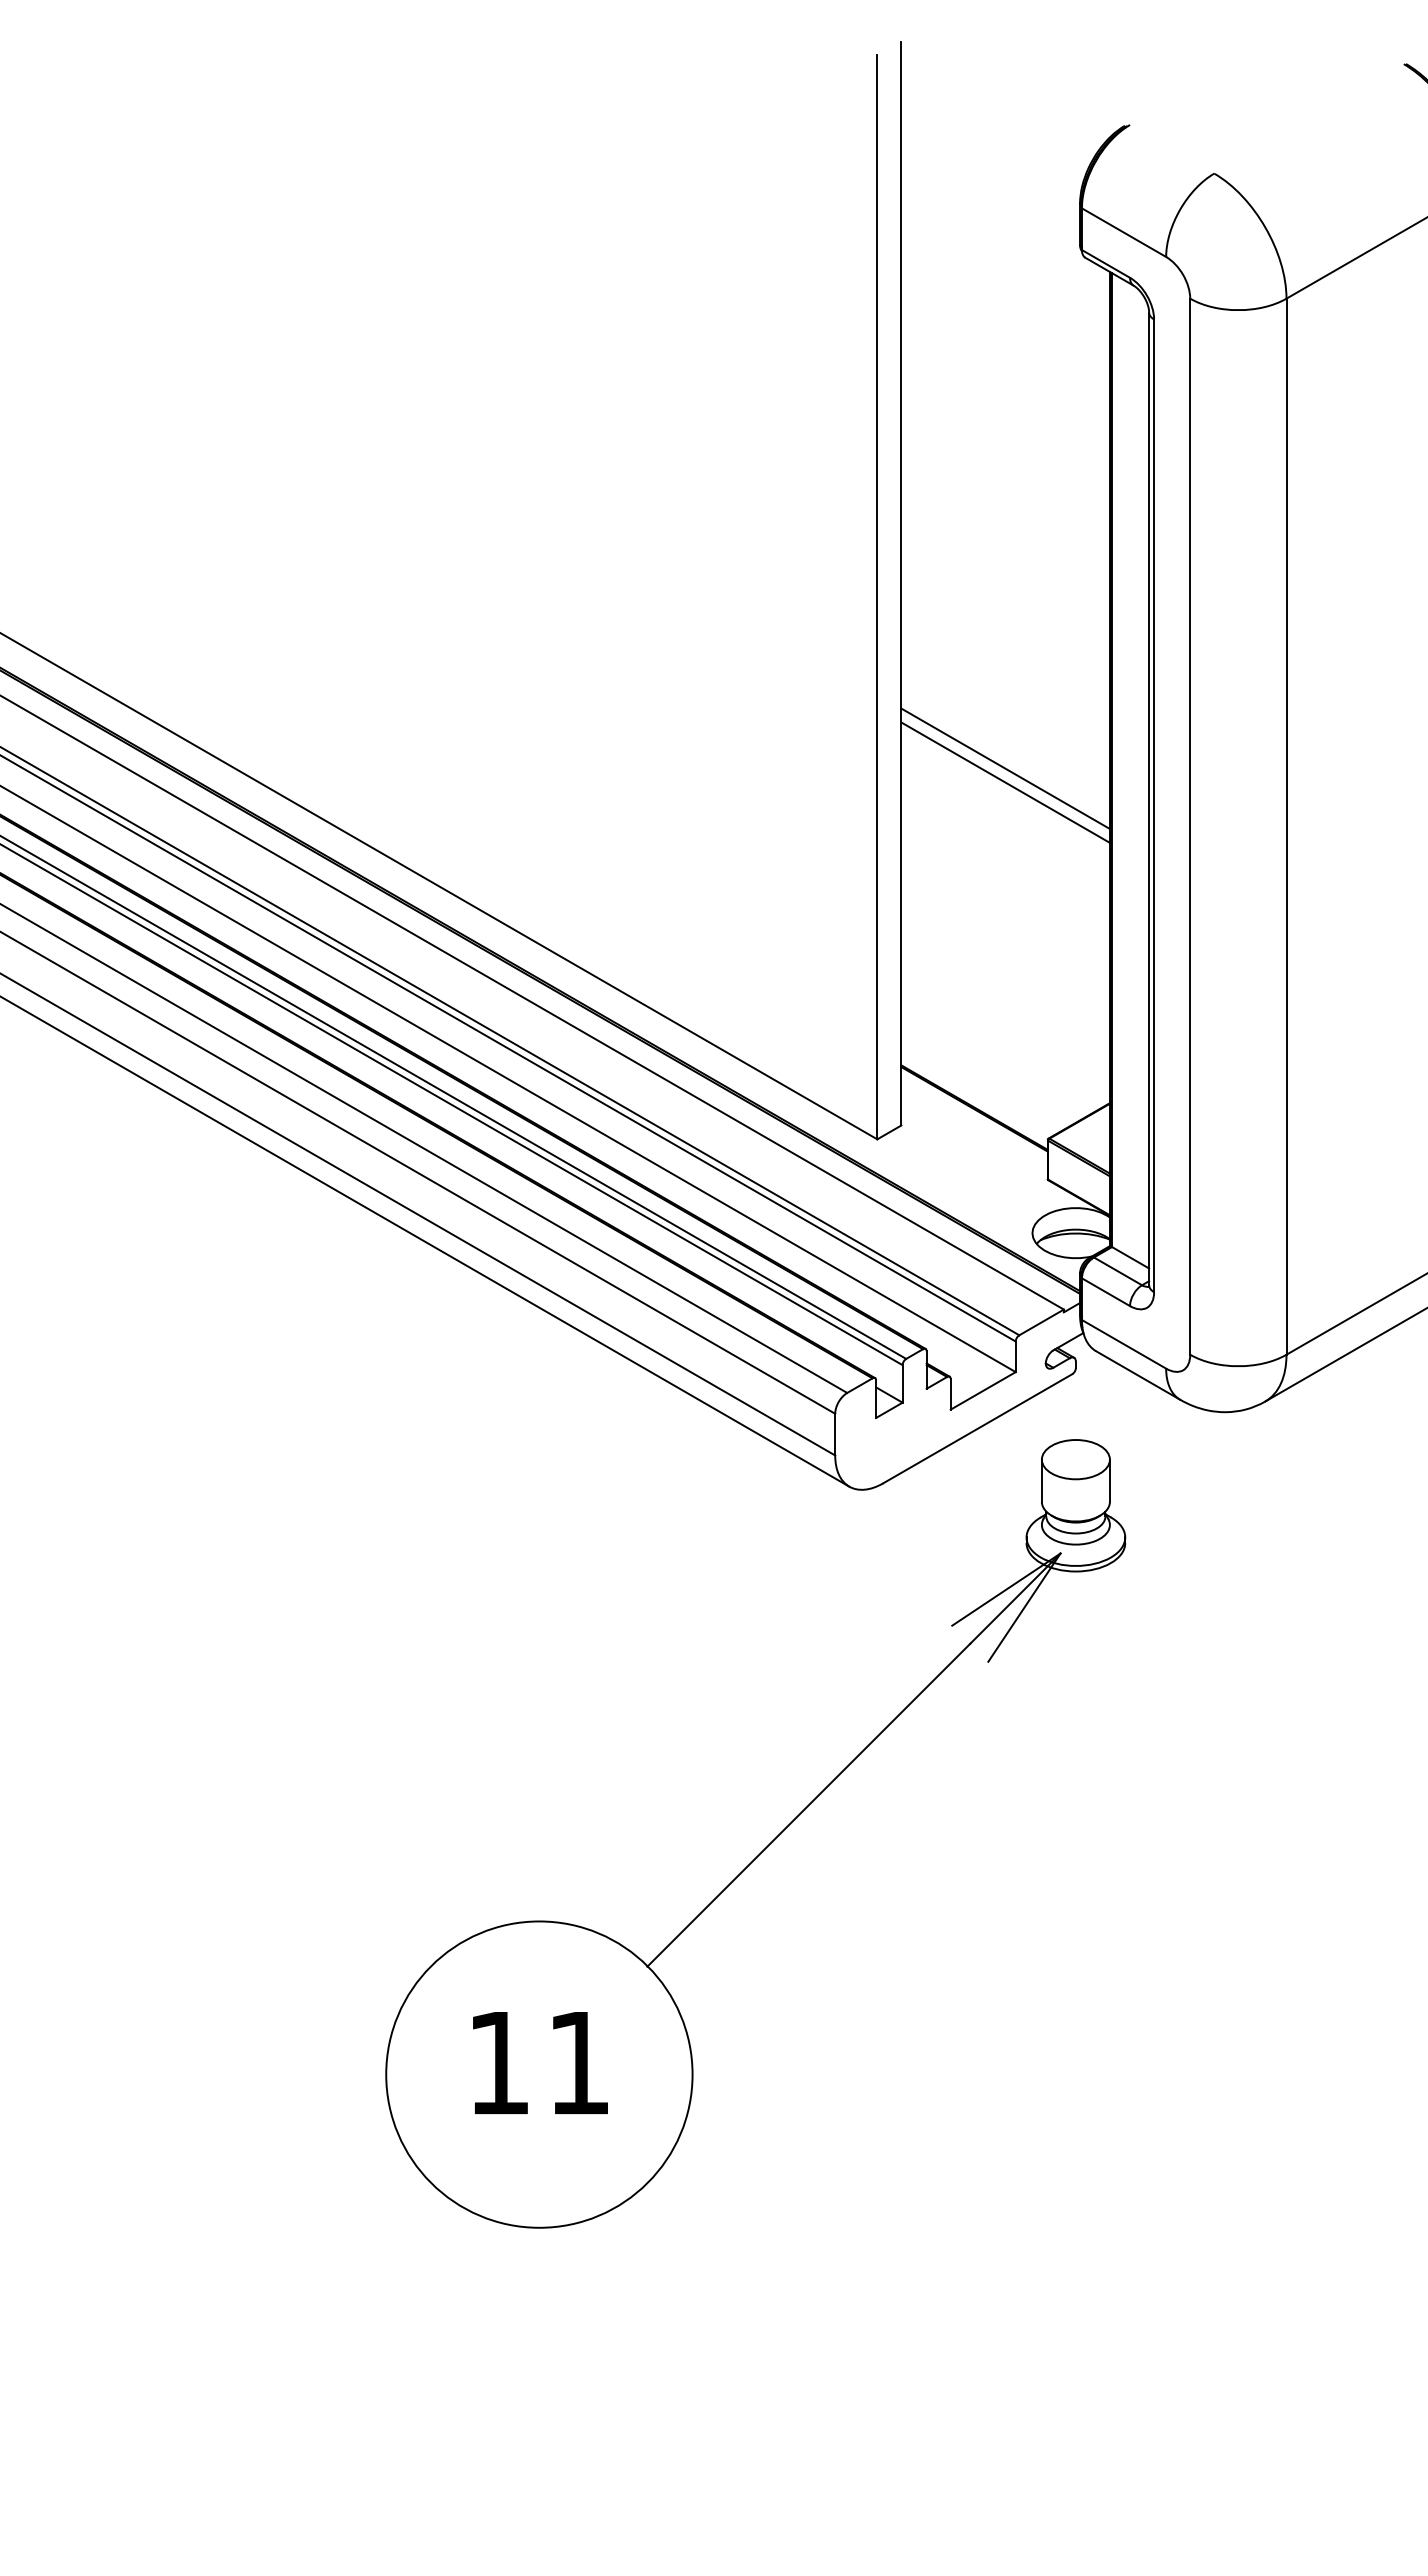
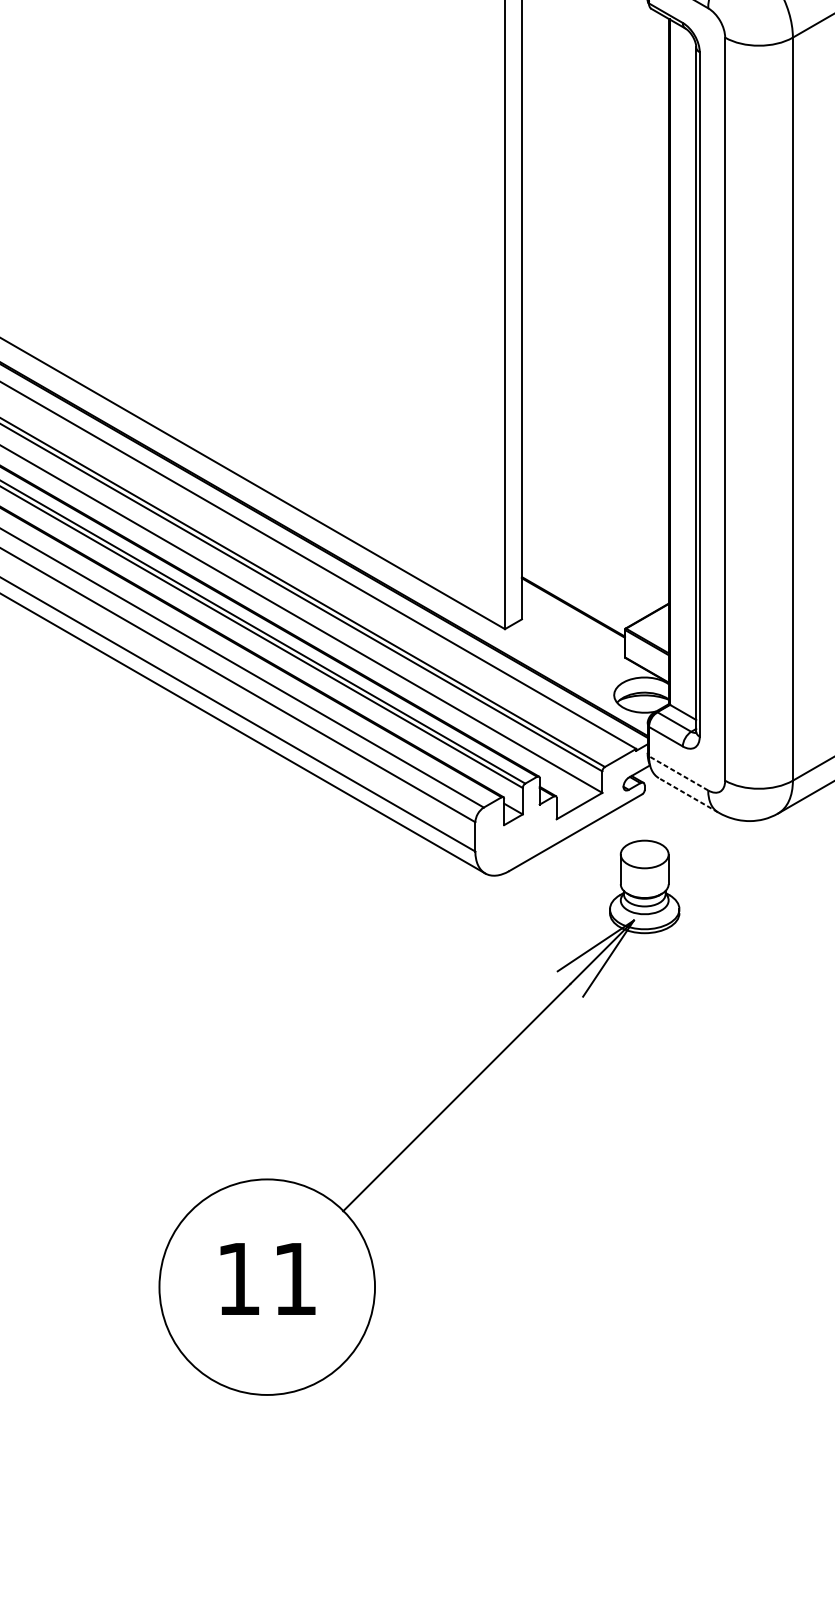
line: (1005, 768) -> (595, 368), removed
line: (1005, 782) -> (595, 378), removed
line: (1124, 1344) -> (678, 773), solid -> dashed
line: (1138, 1375) -> (688, 795), solid -> dashed

